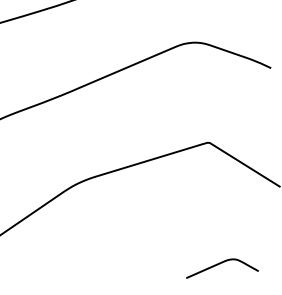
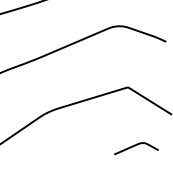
curve: (220, 264) -> (135, 146), moved

